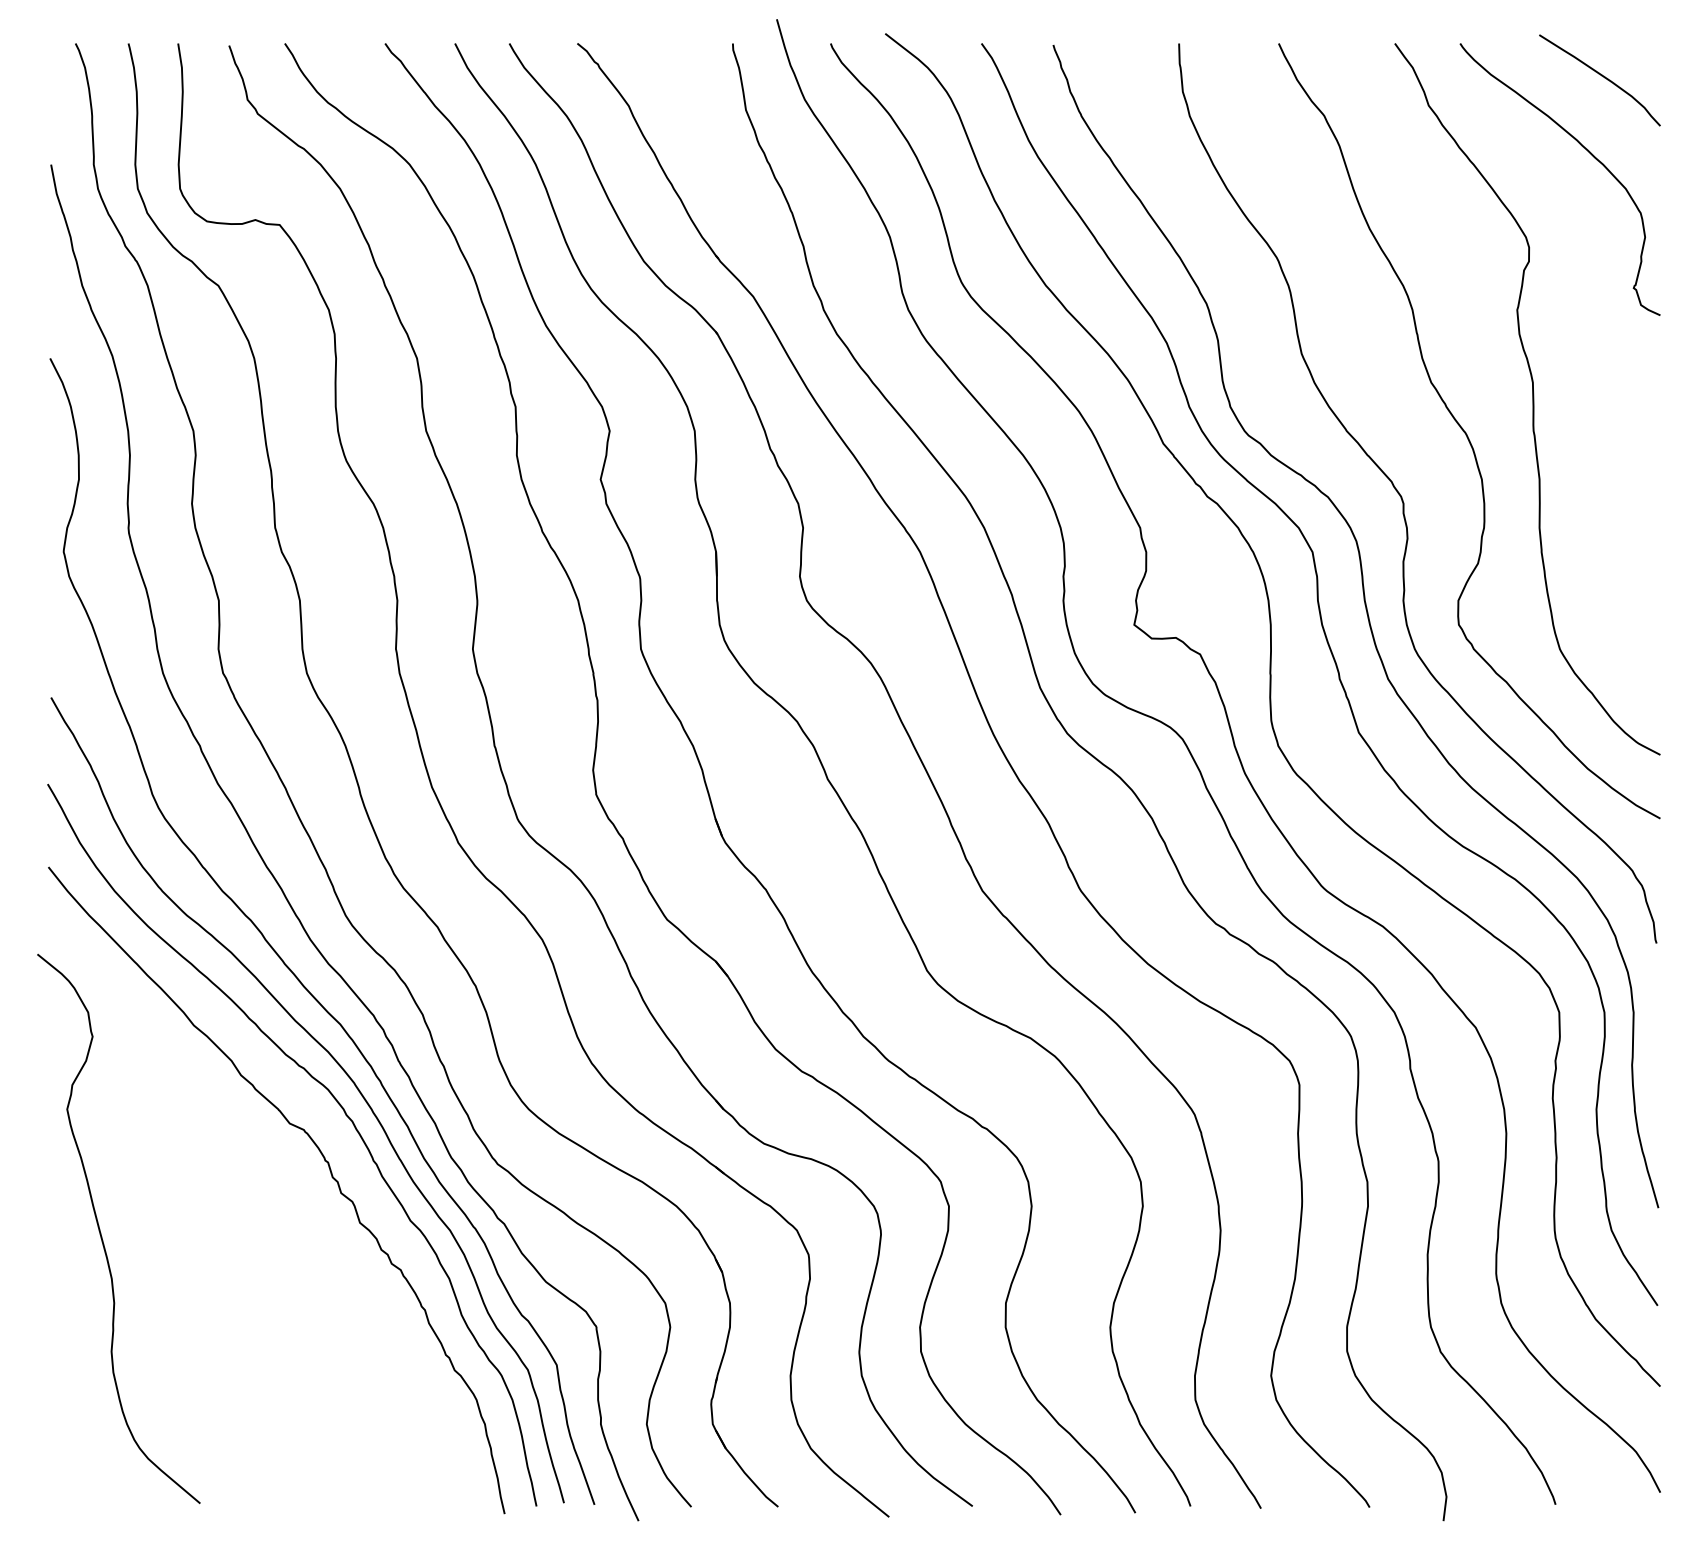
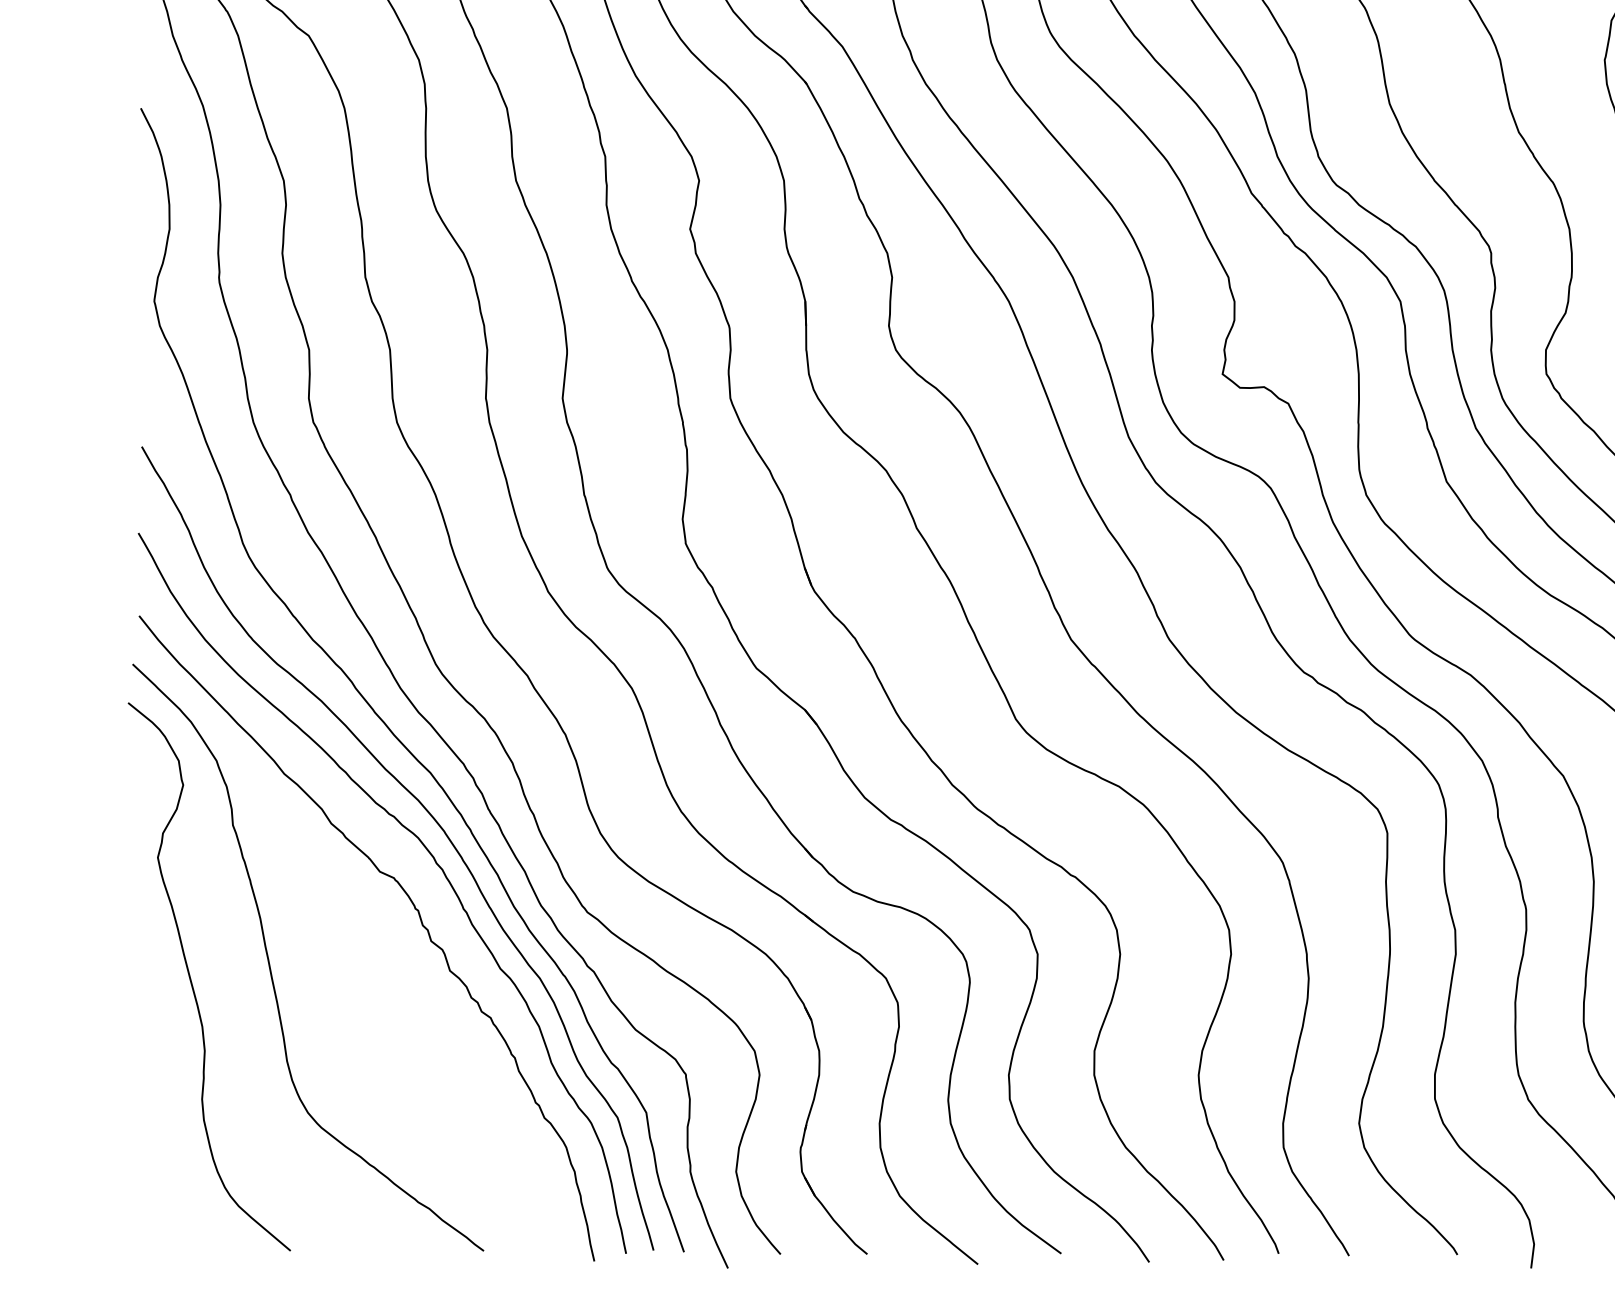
curve: (180, 1218) -> (270, 966), added

